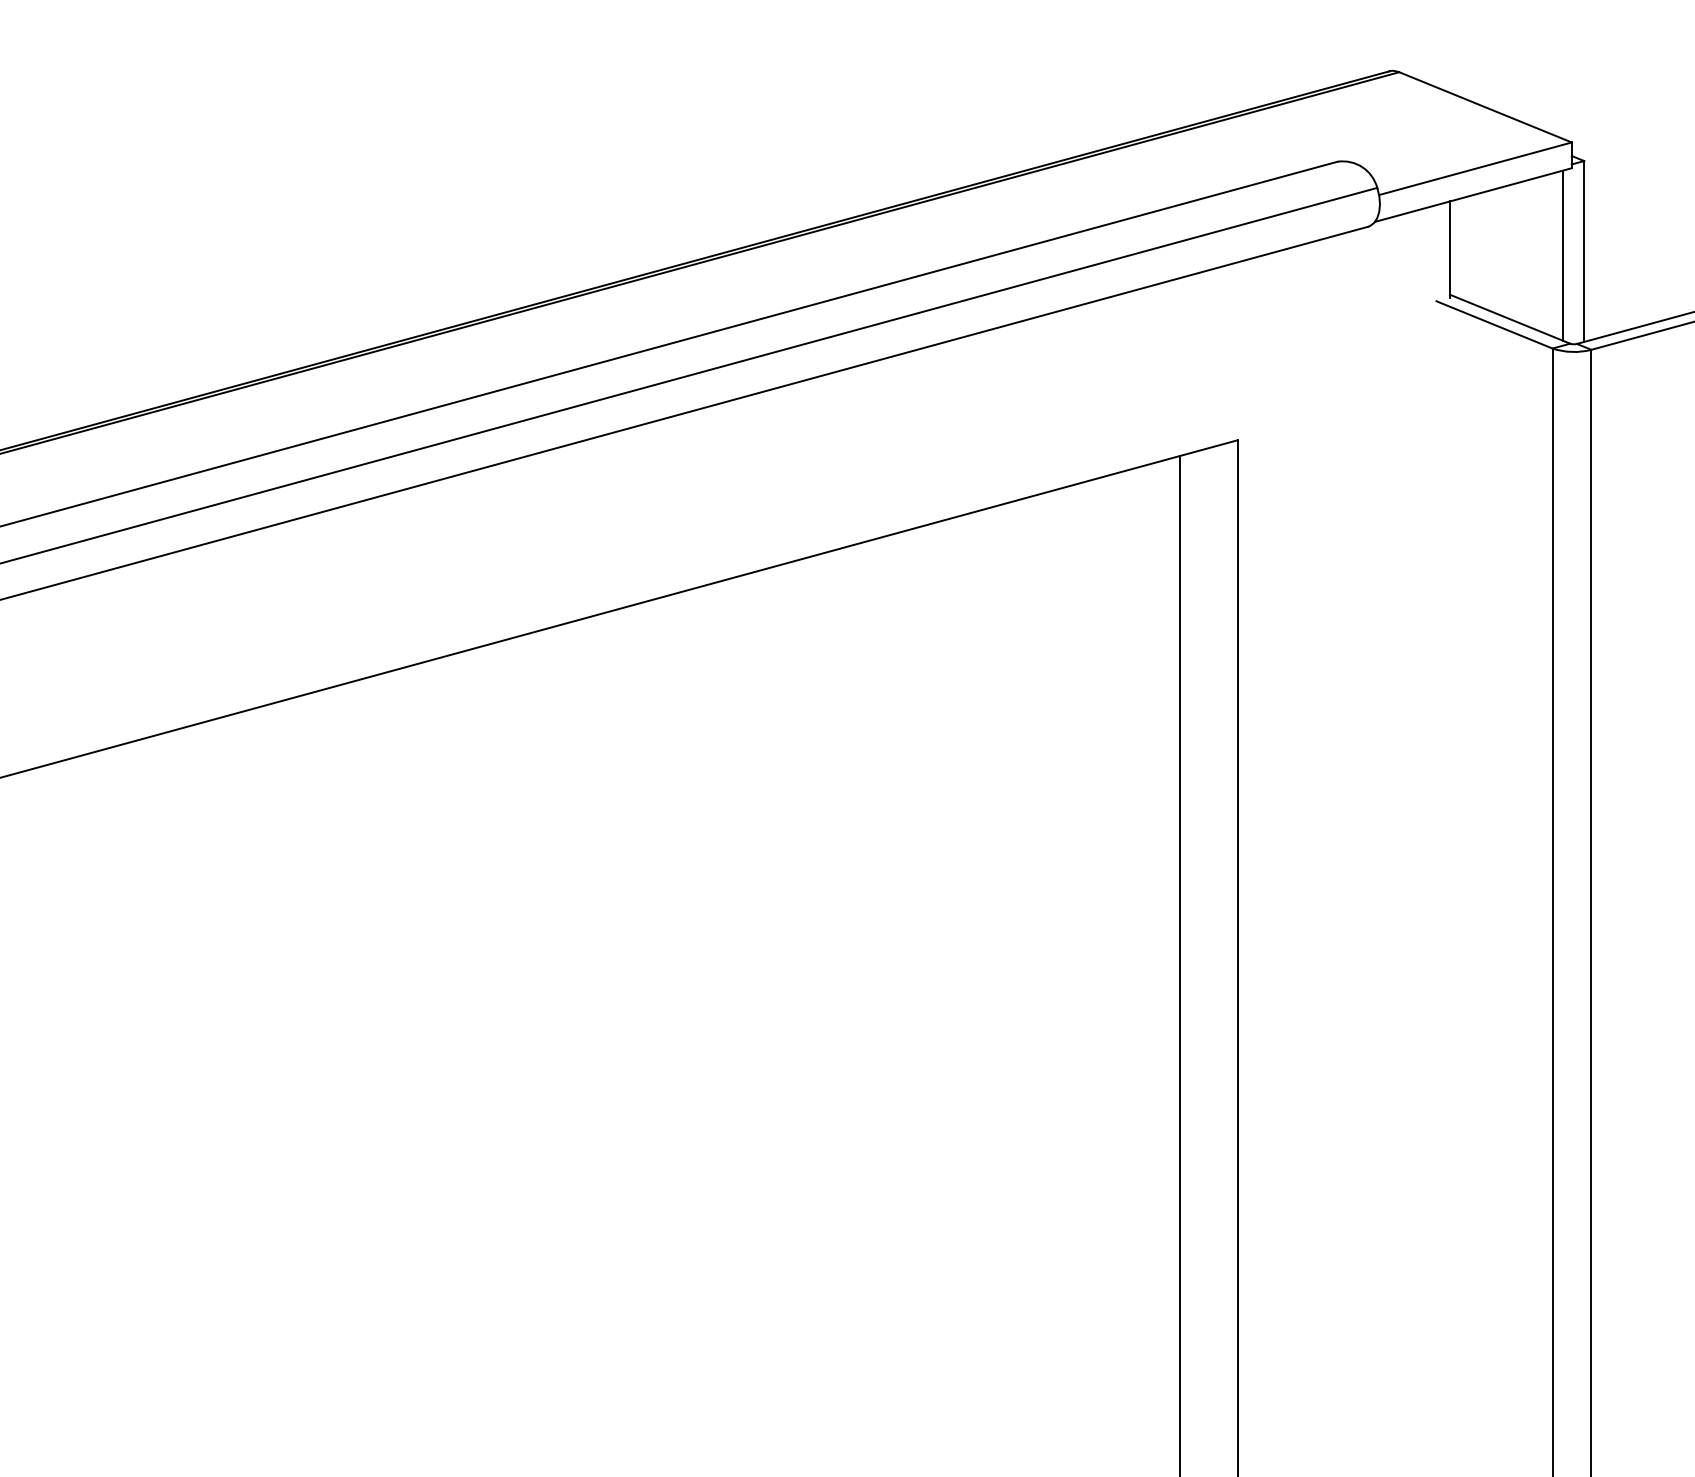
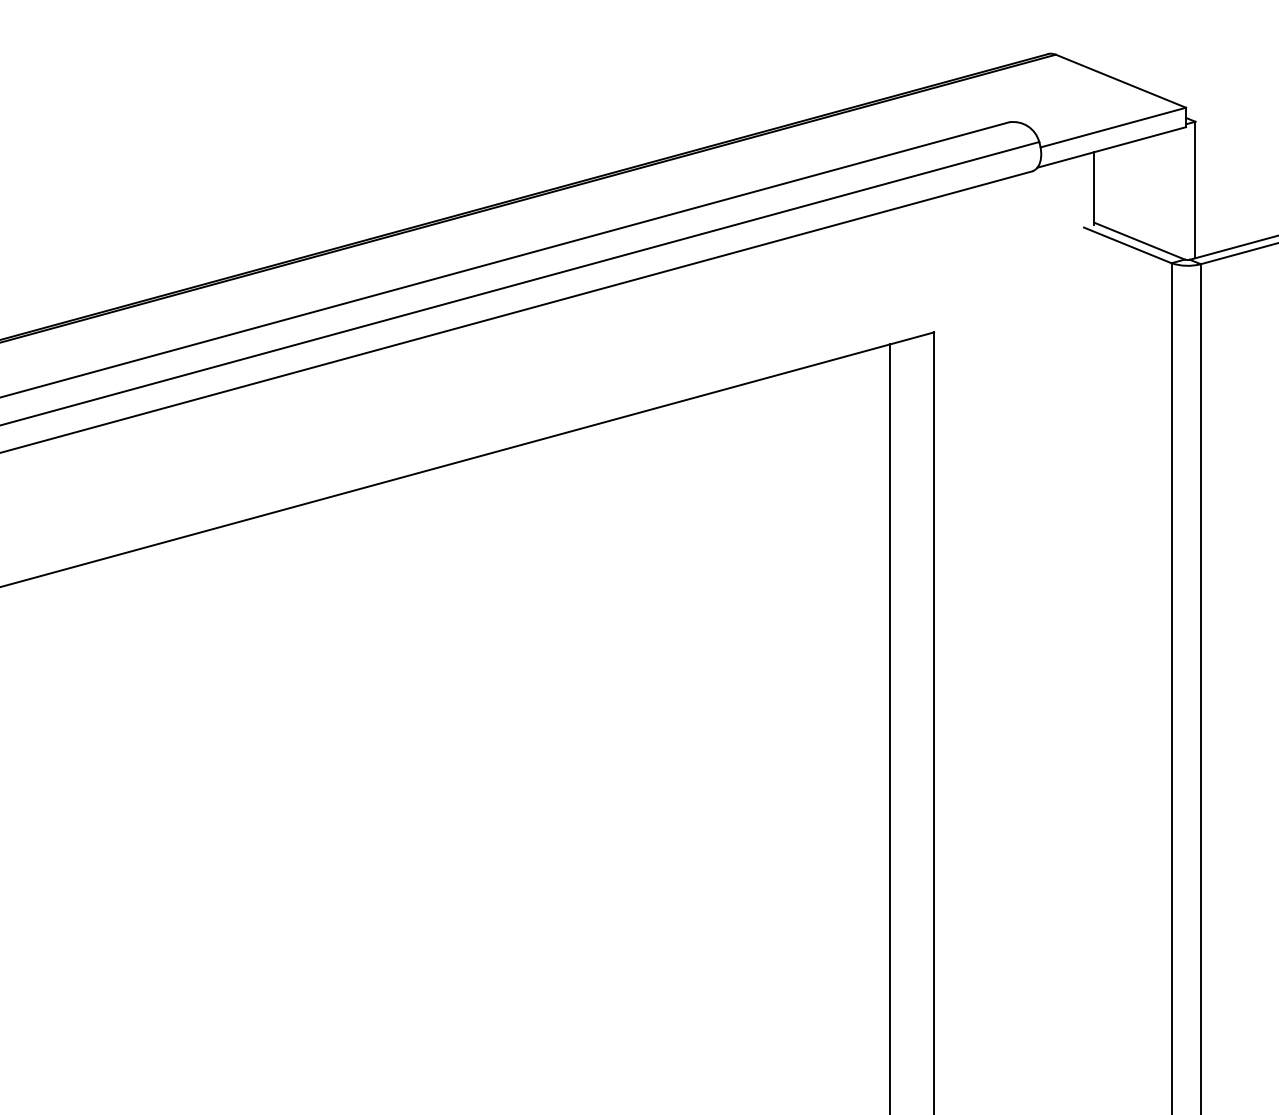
line: (1563, 255) -> (1179, 193), removed

